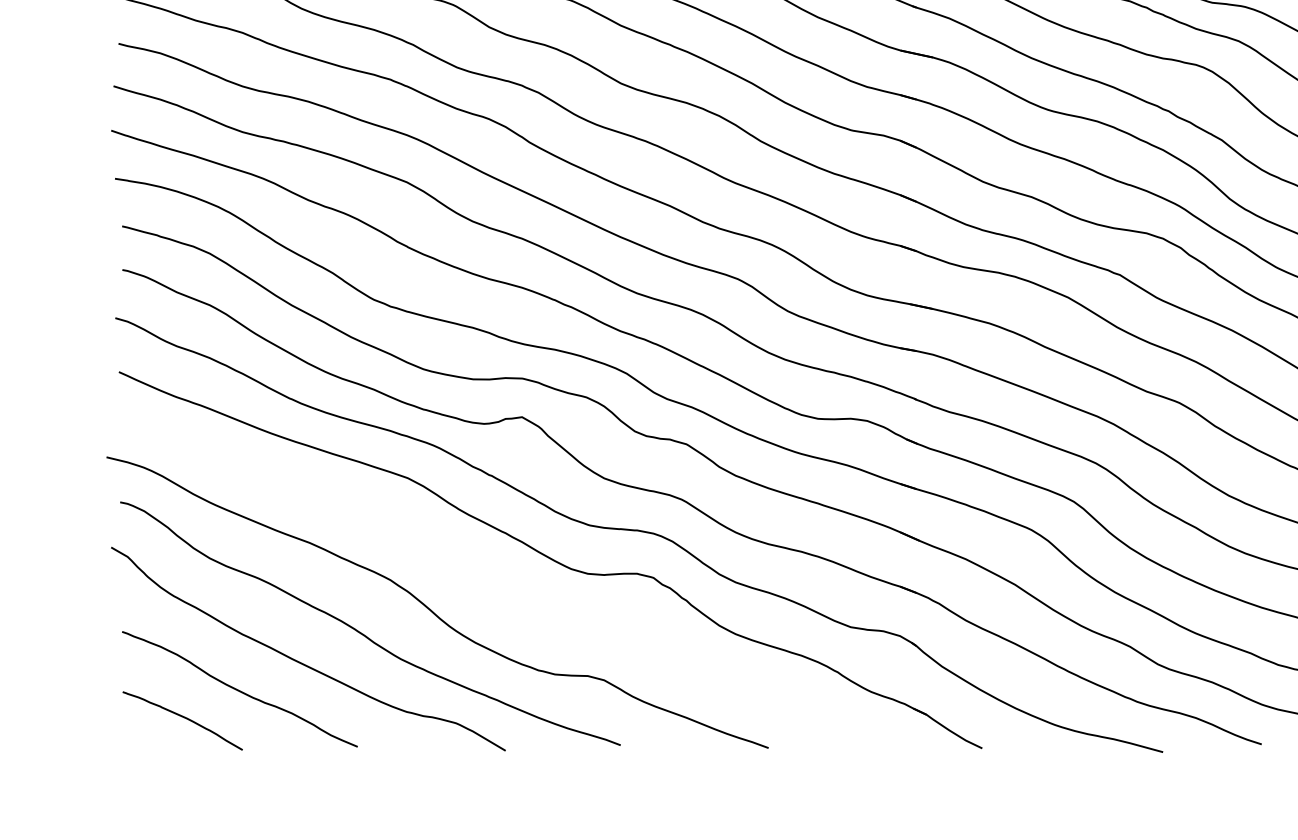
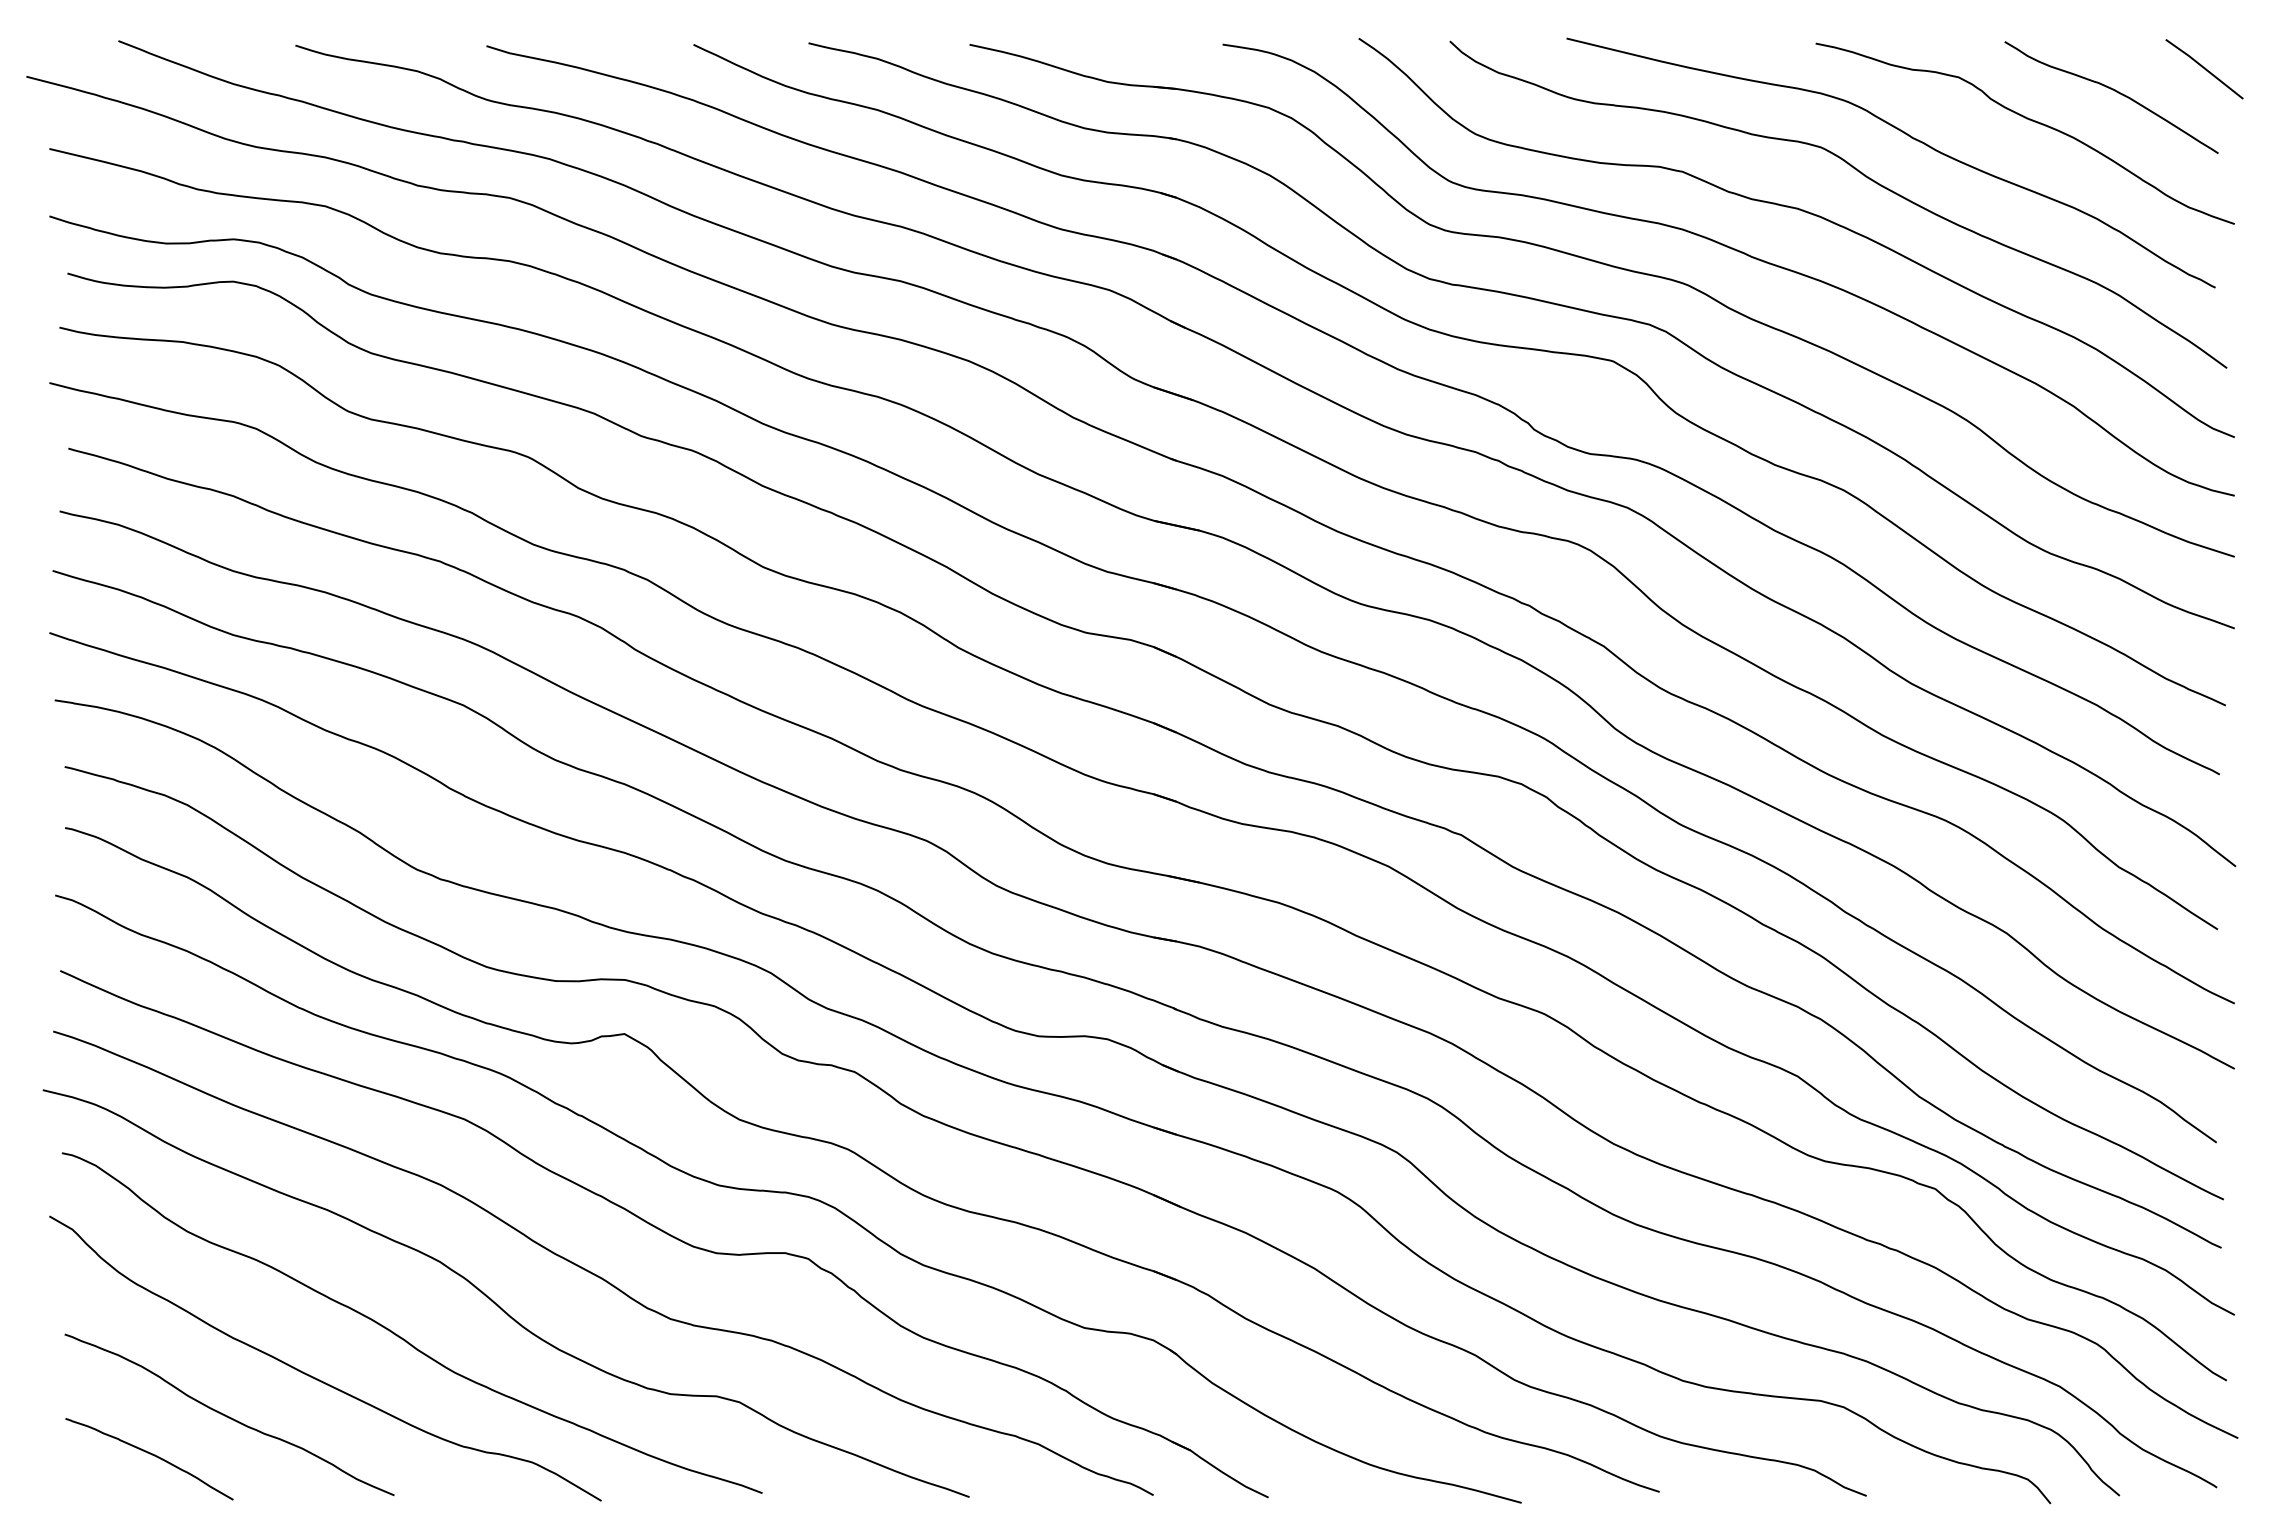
curve: (502, 589) -> (596, 1274), added

